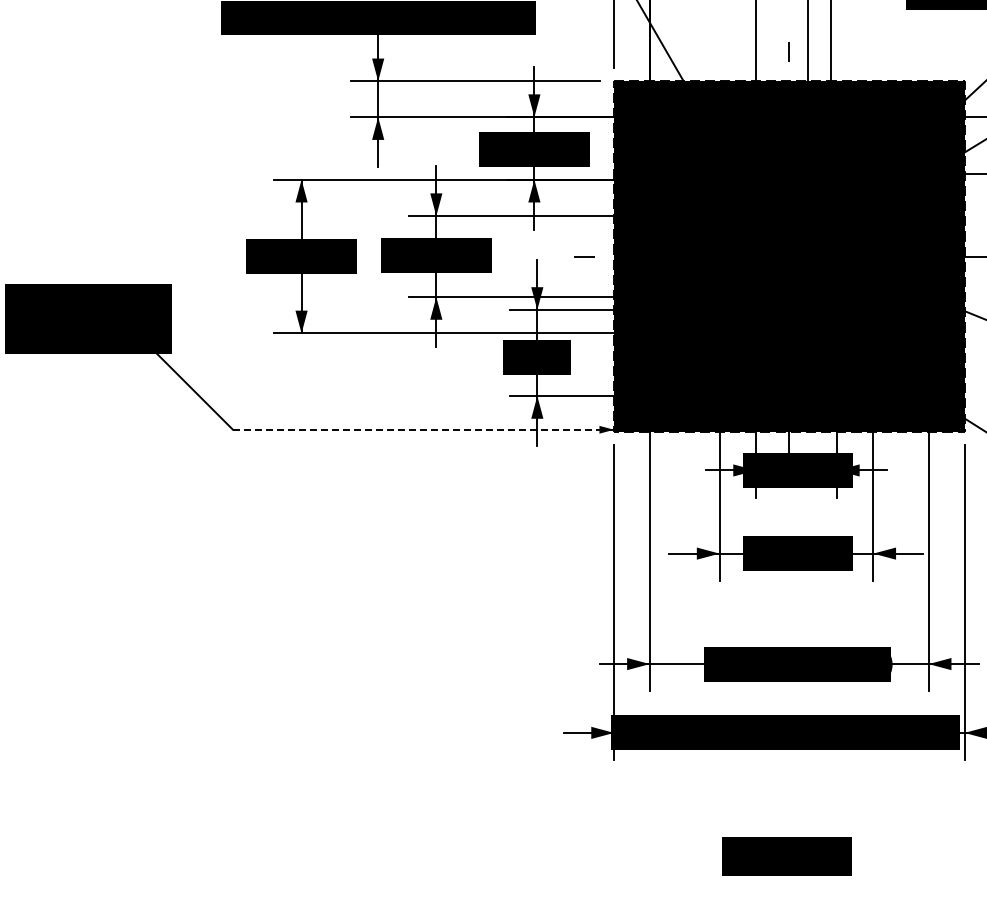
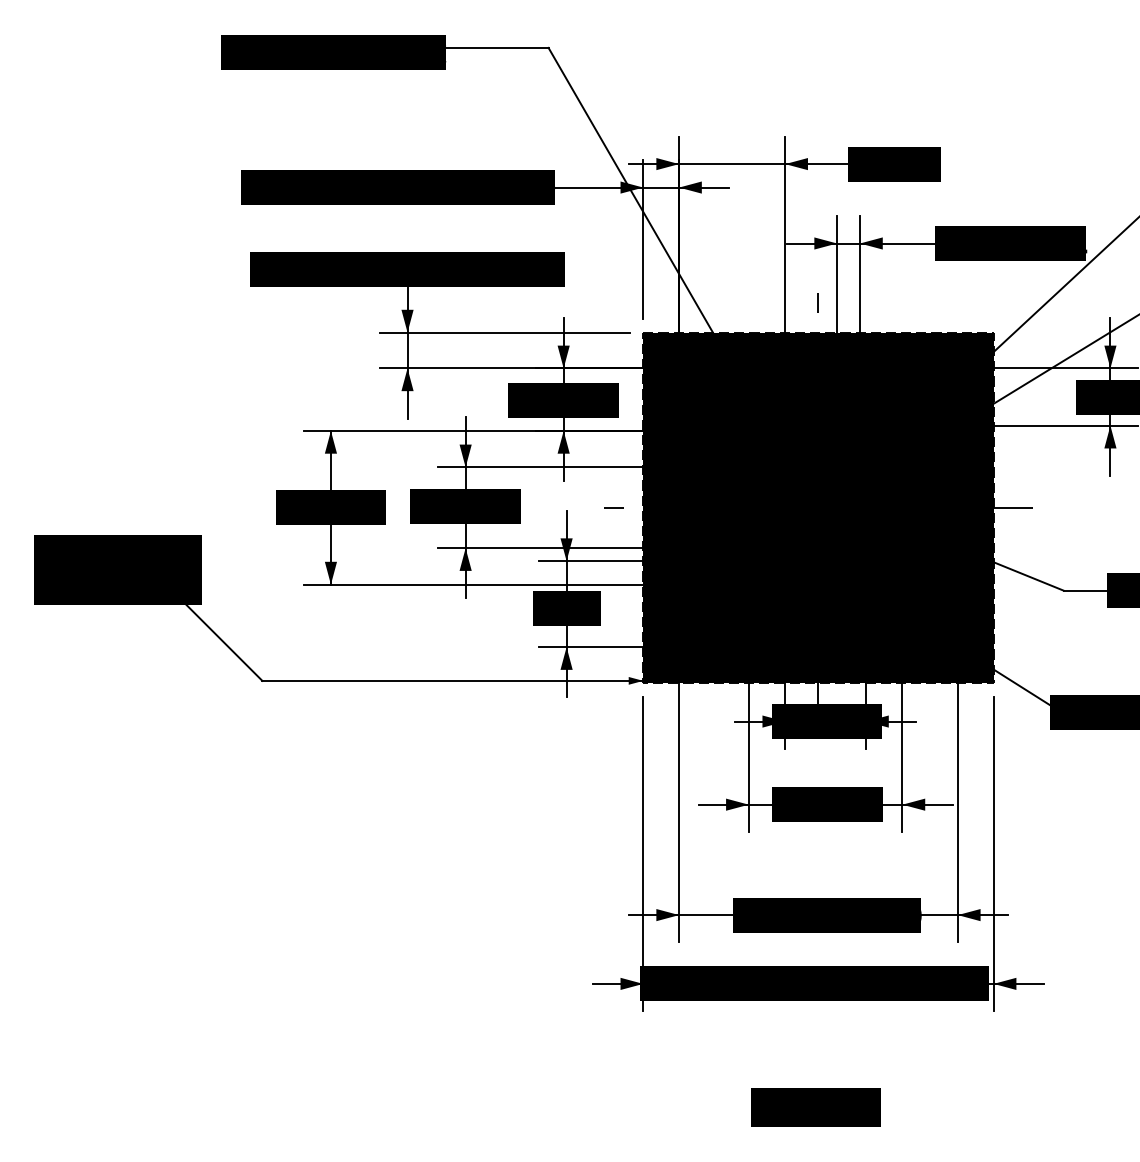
line: (424, 429) -> (453, 680), dashed -> solid

